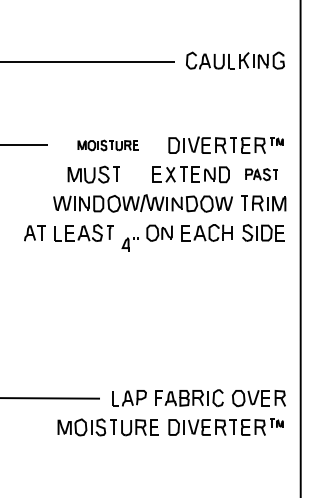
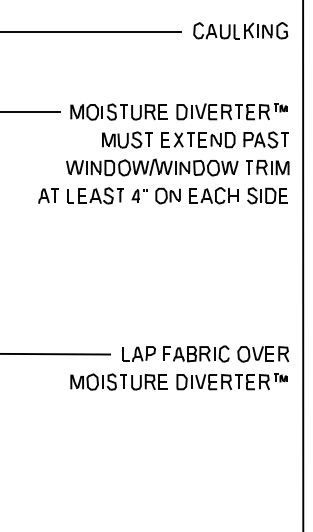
part: (107, 144) -> (118, 111), size x1.67
part: (94, 174) -> (127, 139), moved
part: (261, 174) -> (265, 139), size x1.43
part: (129, 244) -> (139, 195), moved

